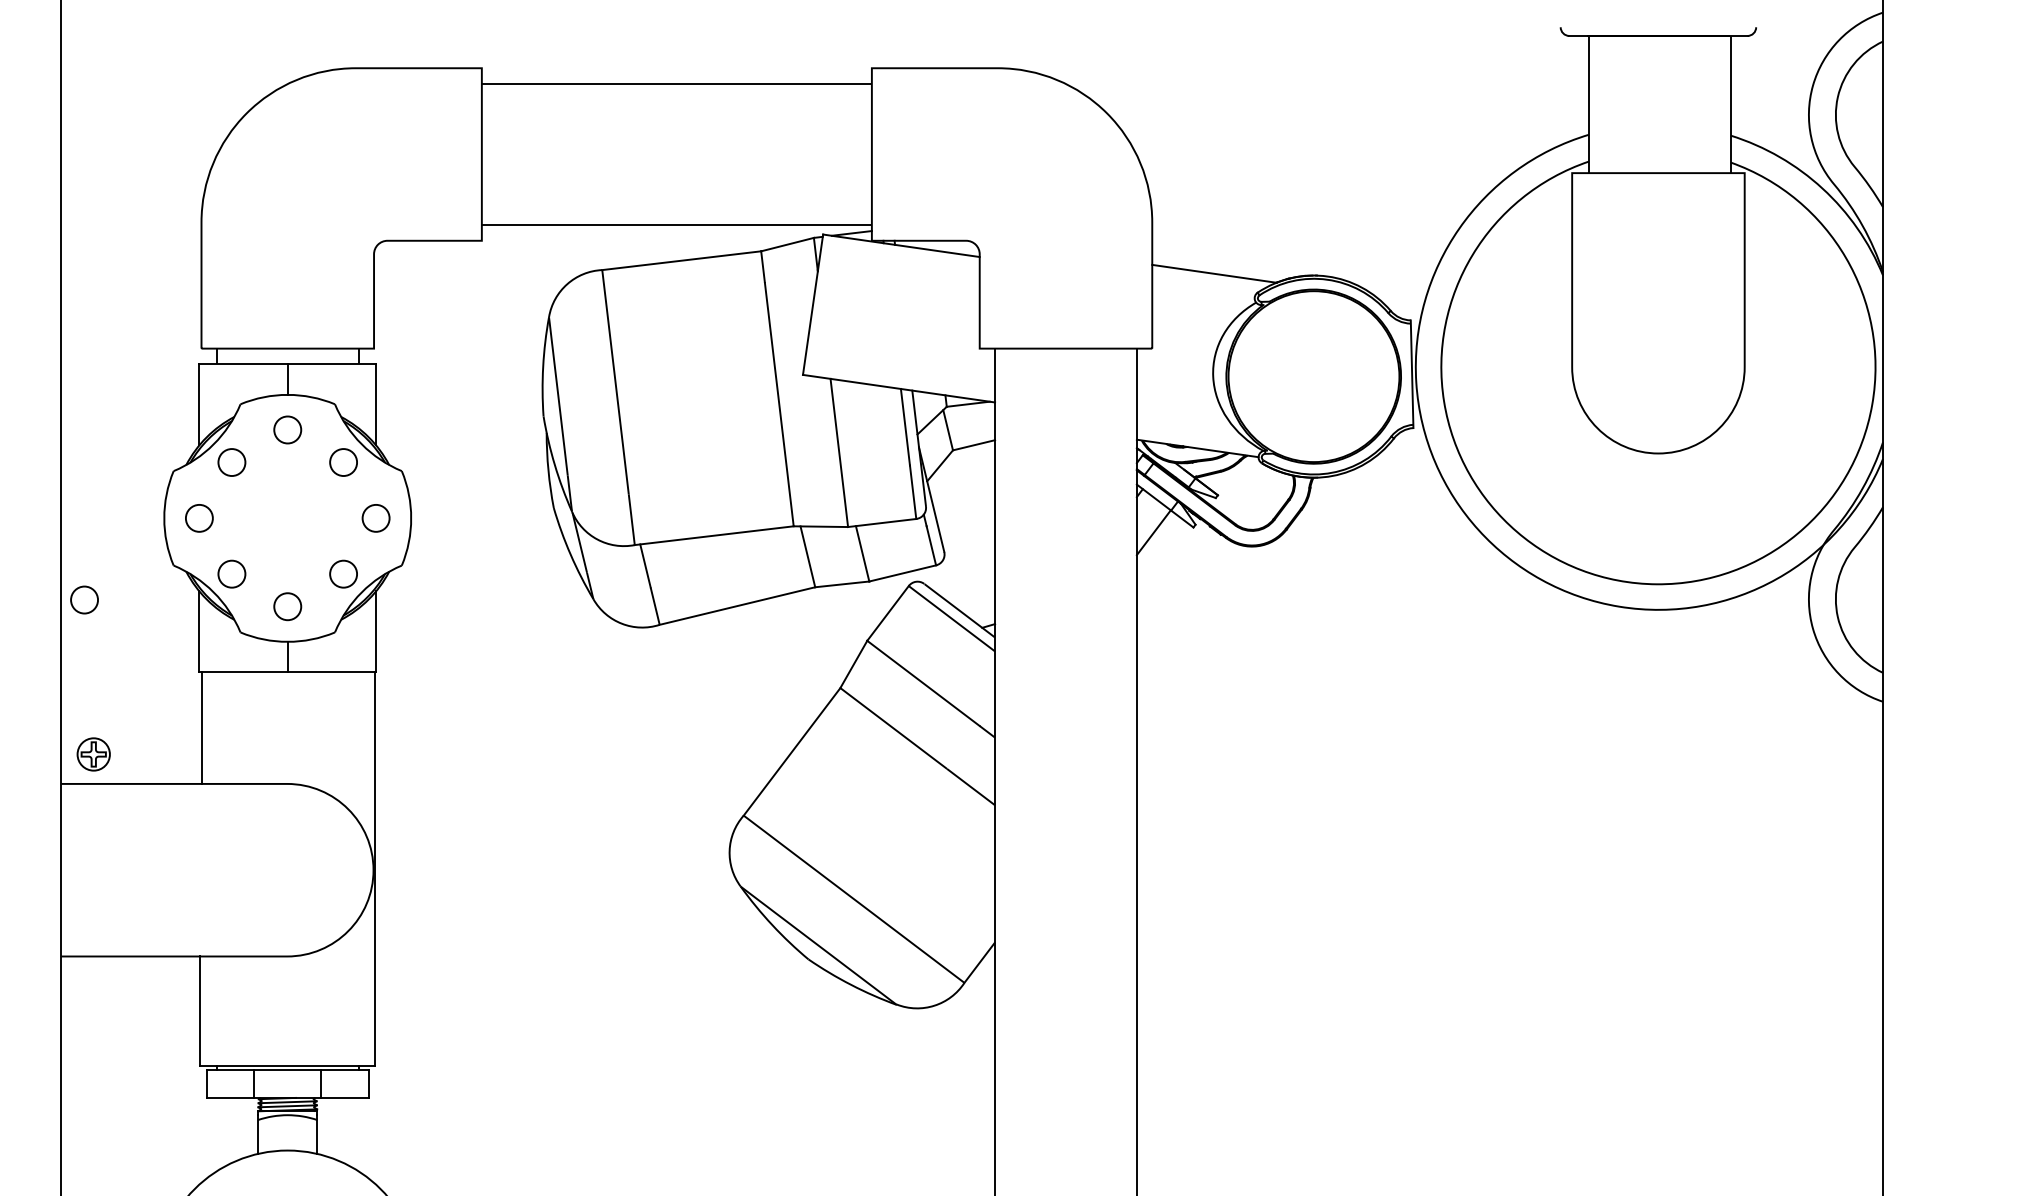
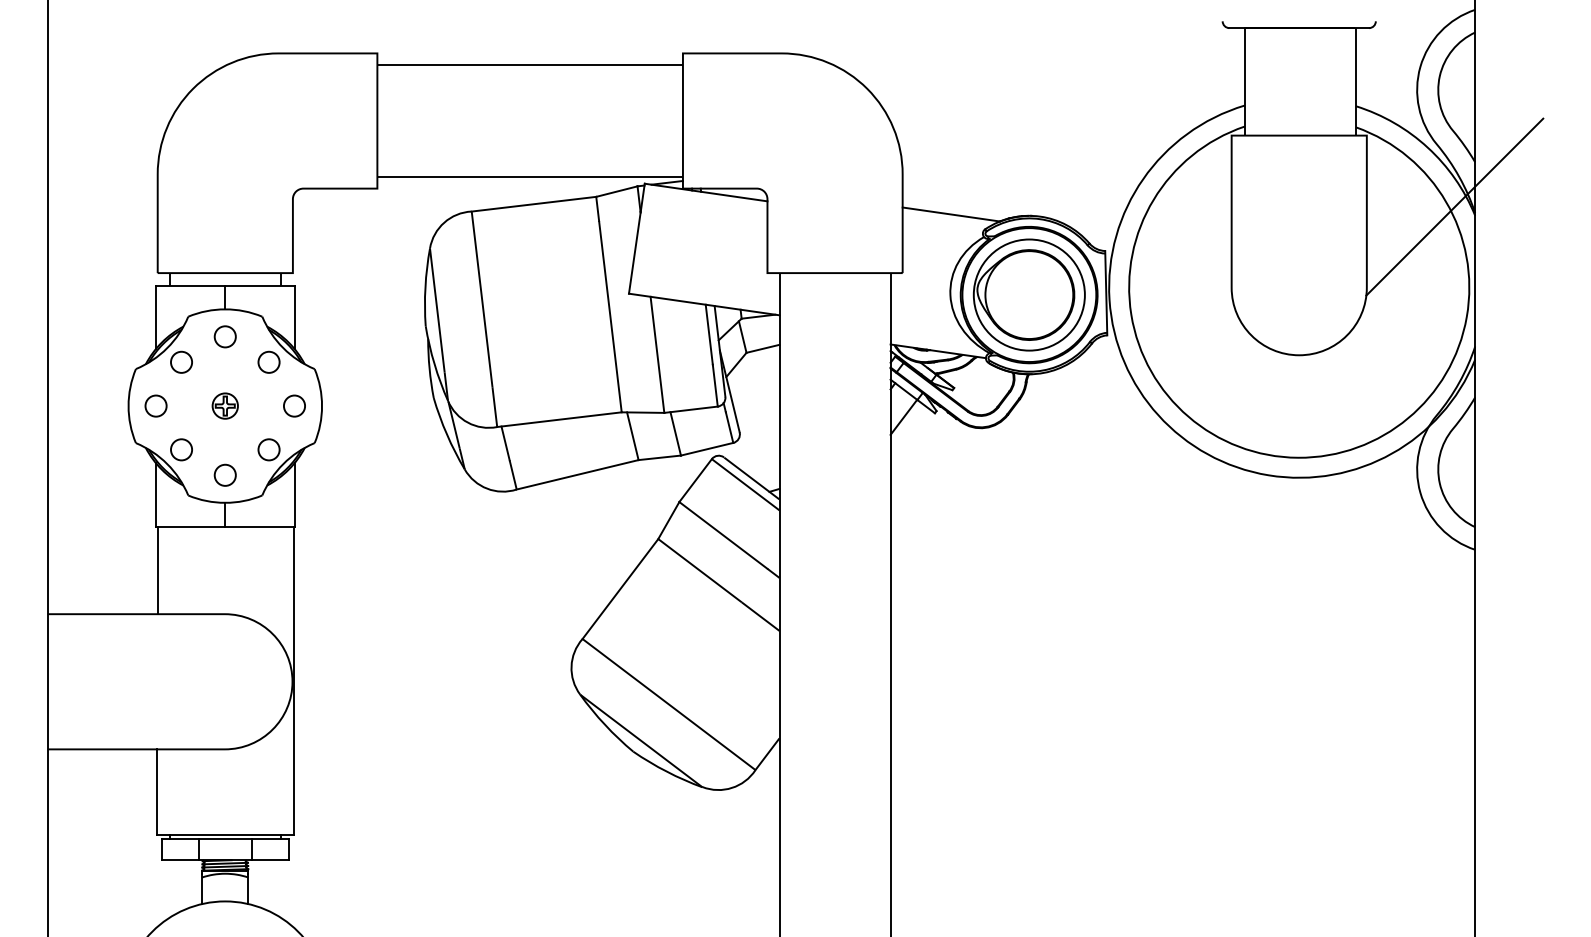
line: (1856, 263) -> (1454, 206), added
part: (1312, 375) -> (1028, 294), added
circle: (83, 599) -> (65, 469), removed
part: (92, 753) -> (224, 405), moved

